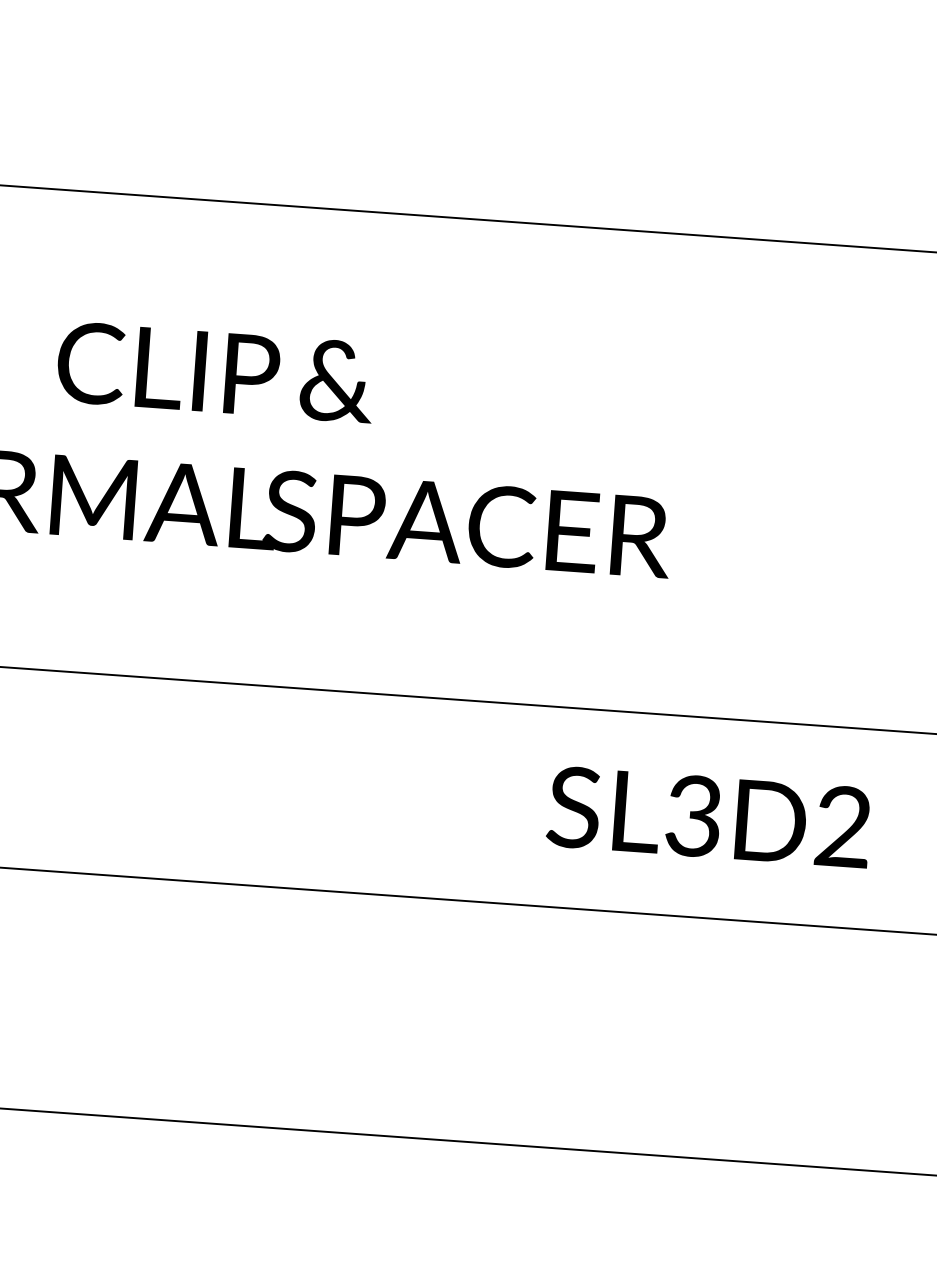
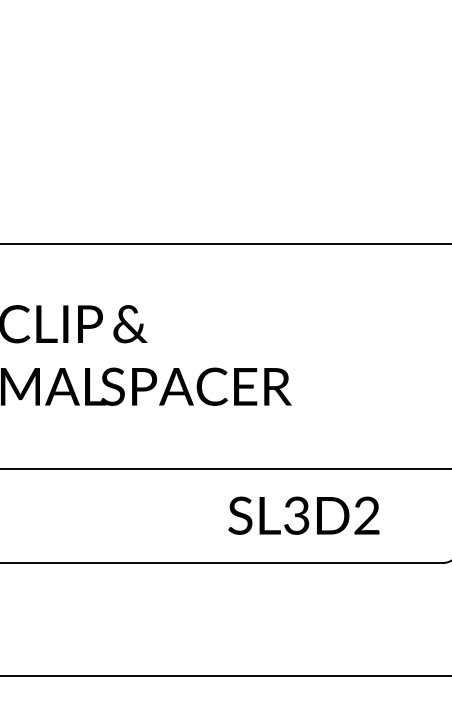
text: (708, 816) -> (303, 515), moved

